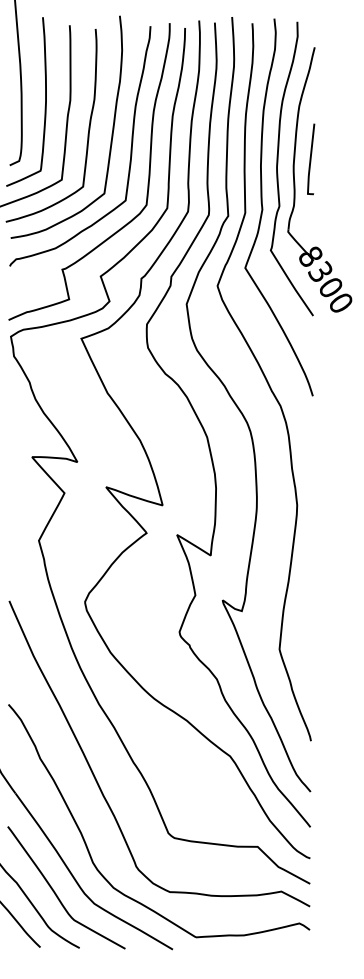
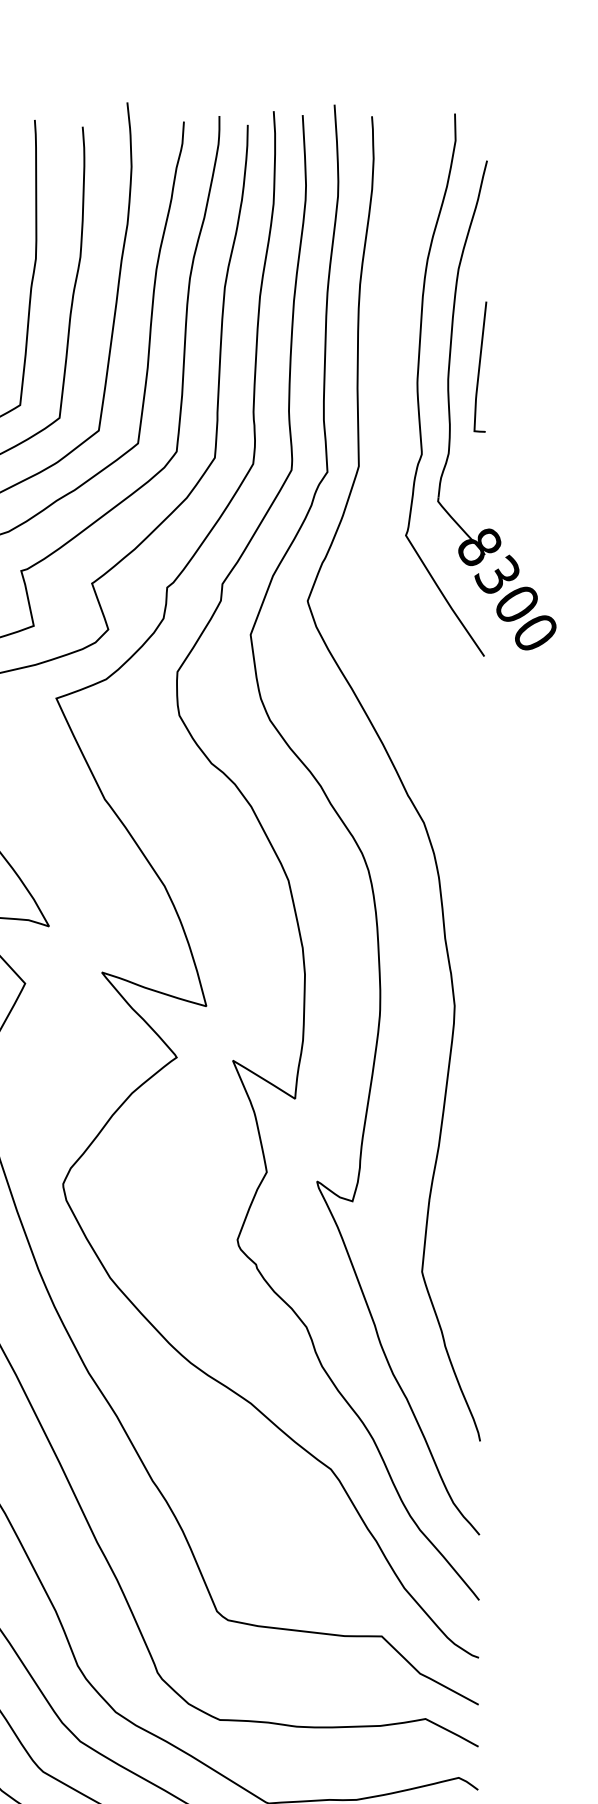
curve: (263, 207) -> (392, 456), removed

